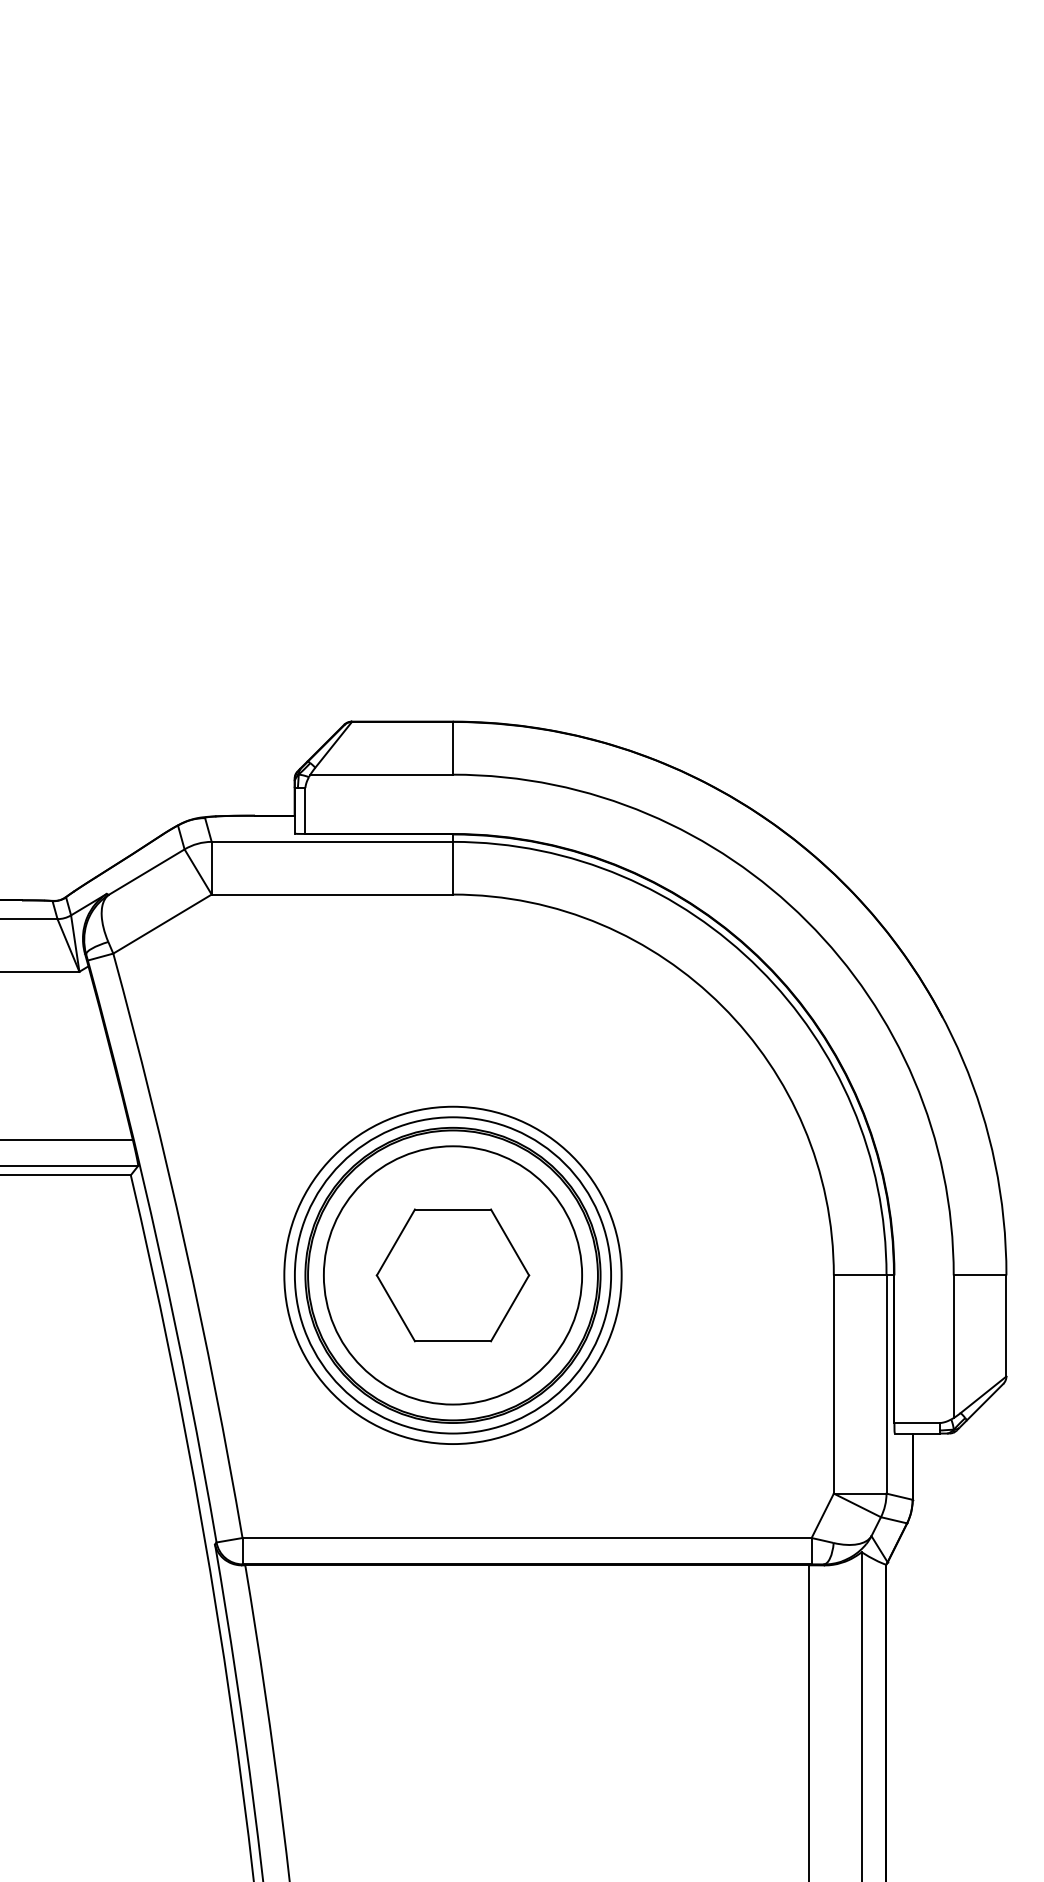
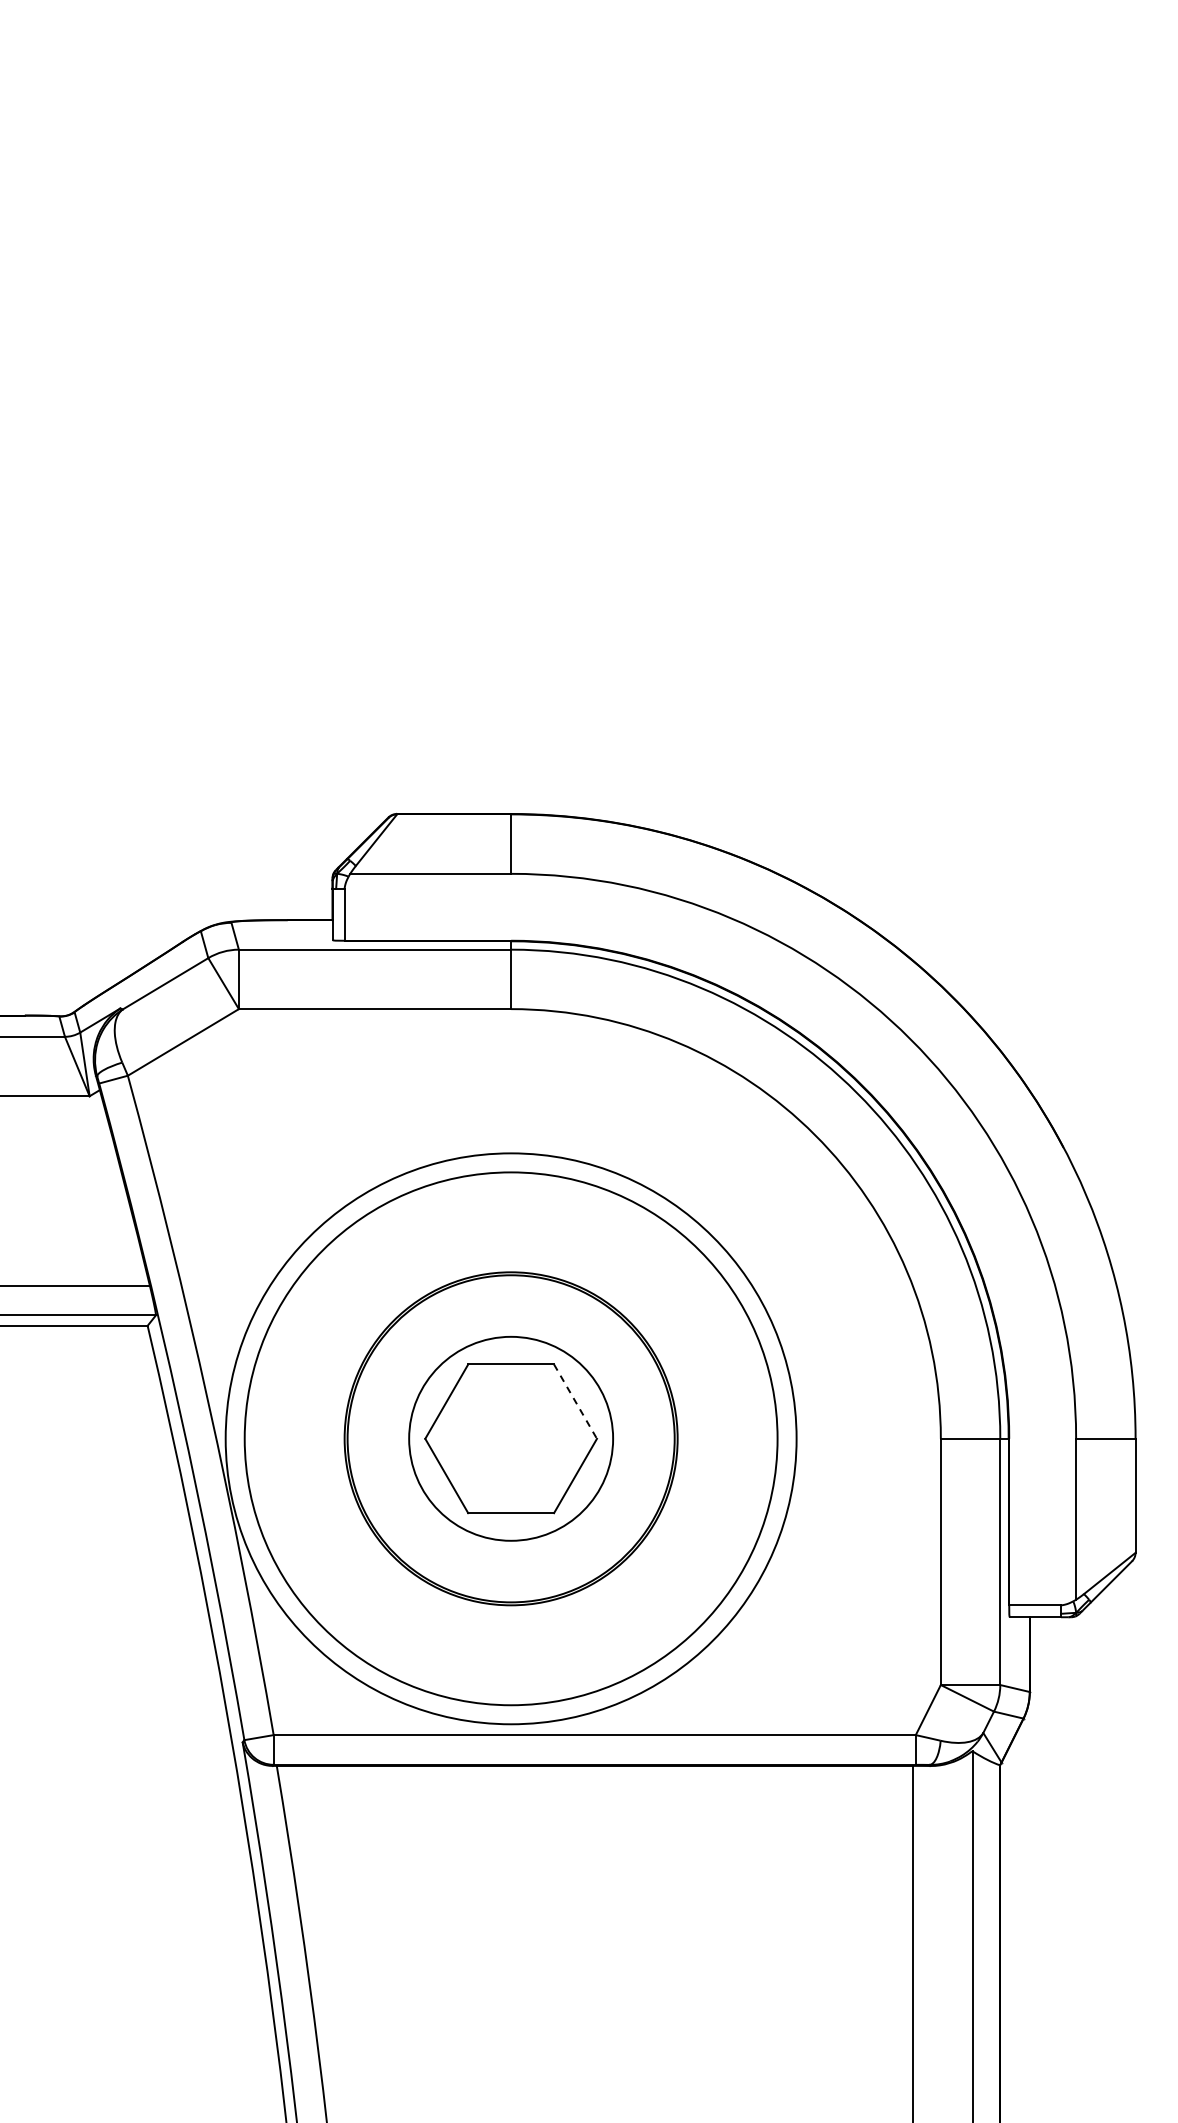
line: (510, 1242) -> (575, 1401), solid -> dashed
circle: (452, 1275) -> (510, 1438), size x0.7
circle: (452, 1275) -> (510, 1438), size x1.4
circle: (452, 1275) -> (510, 1438), size x1.6

